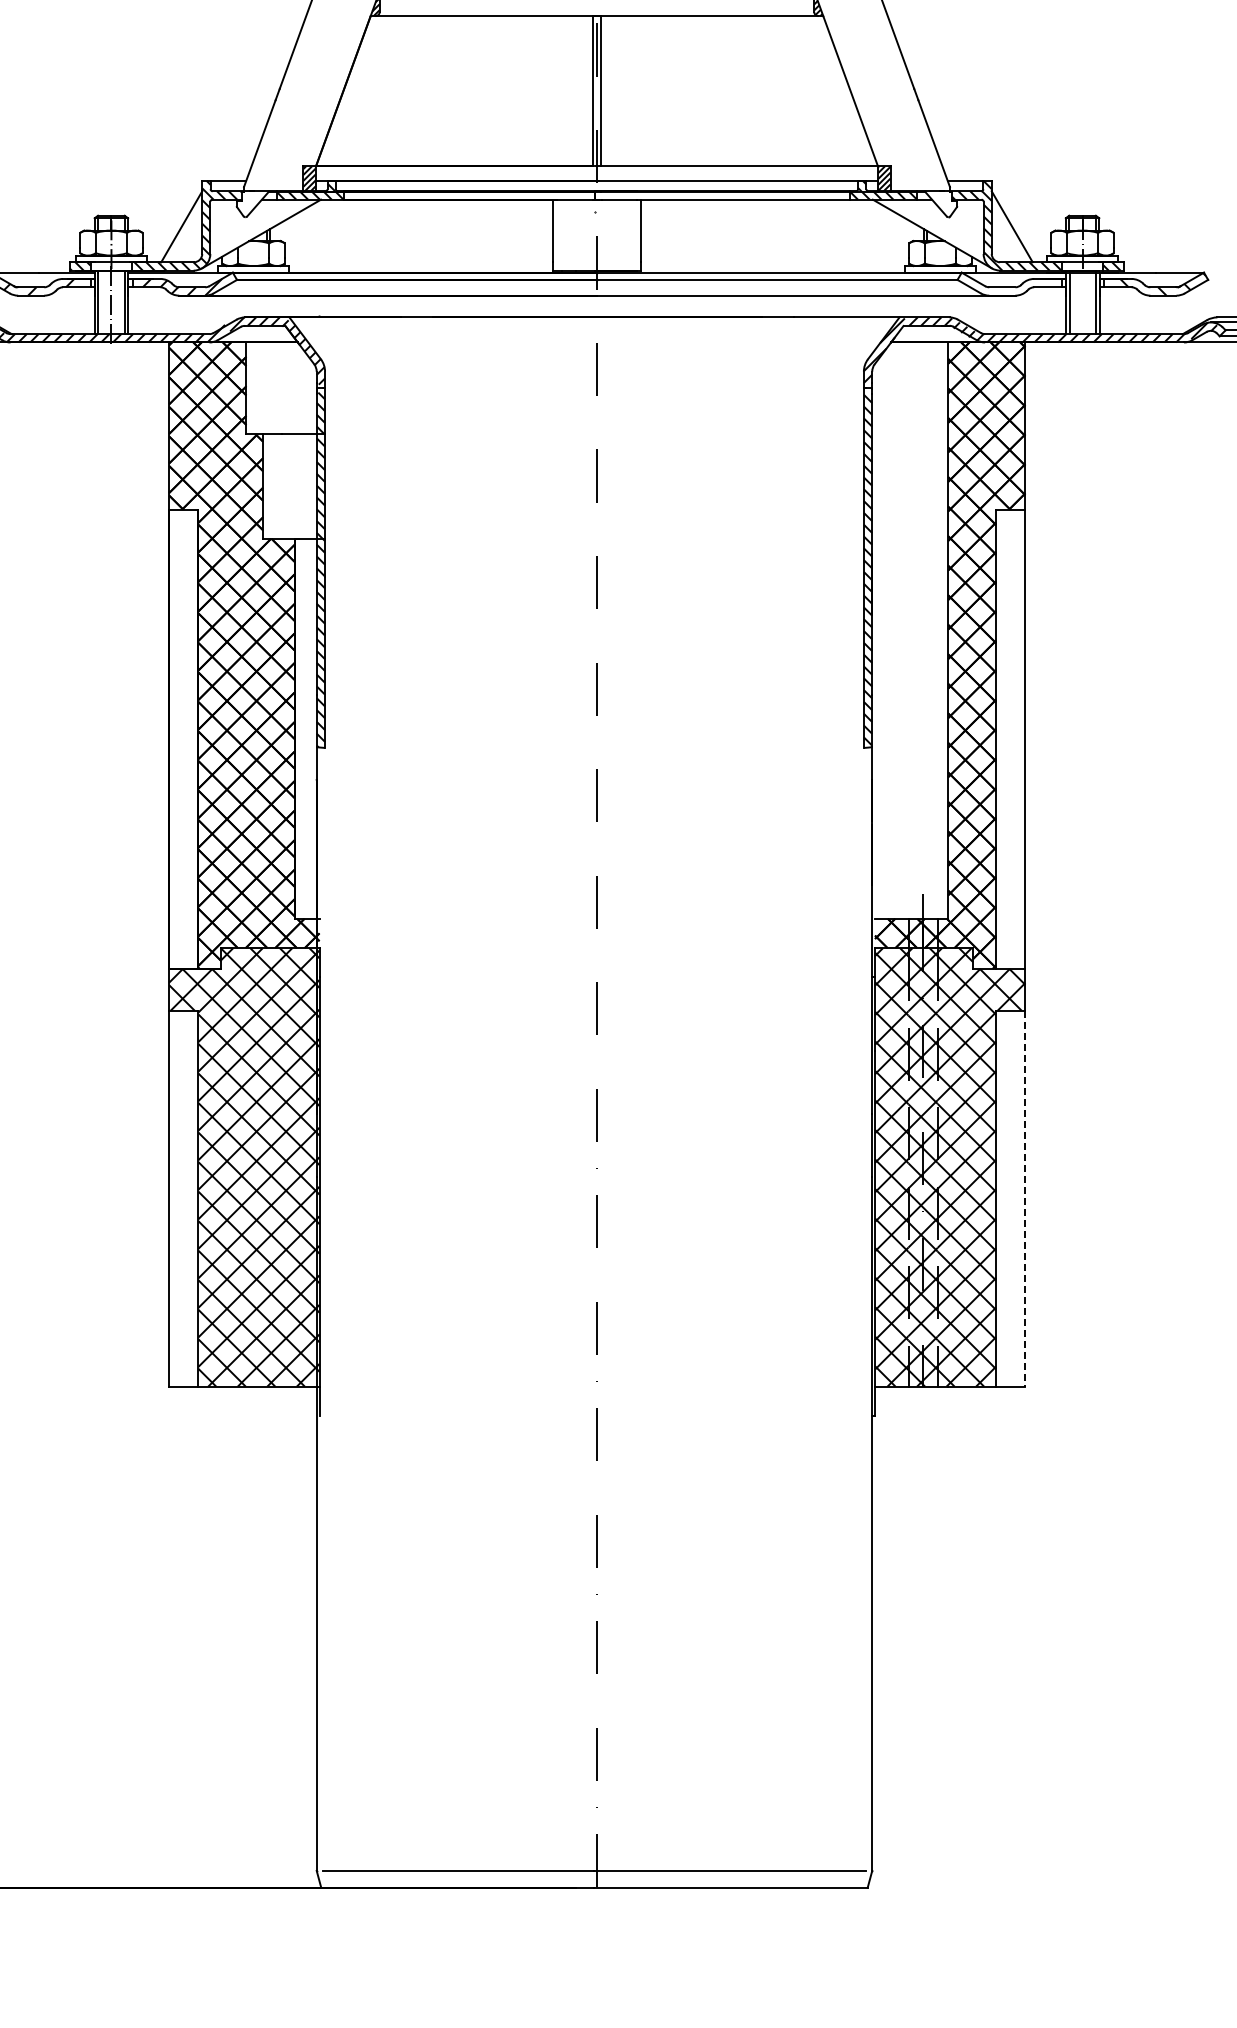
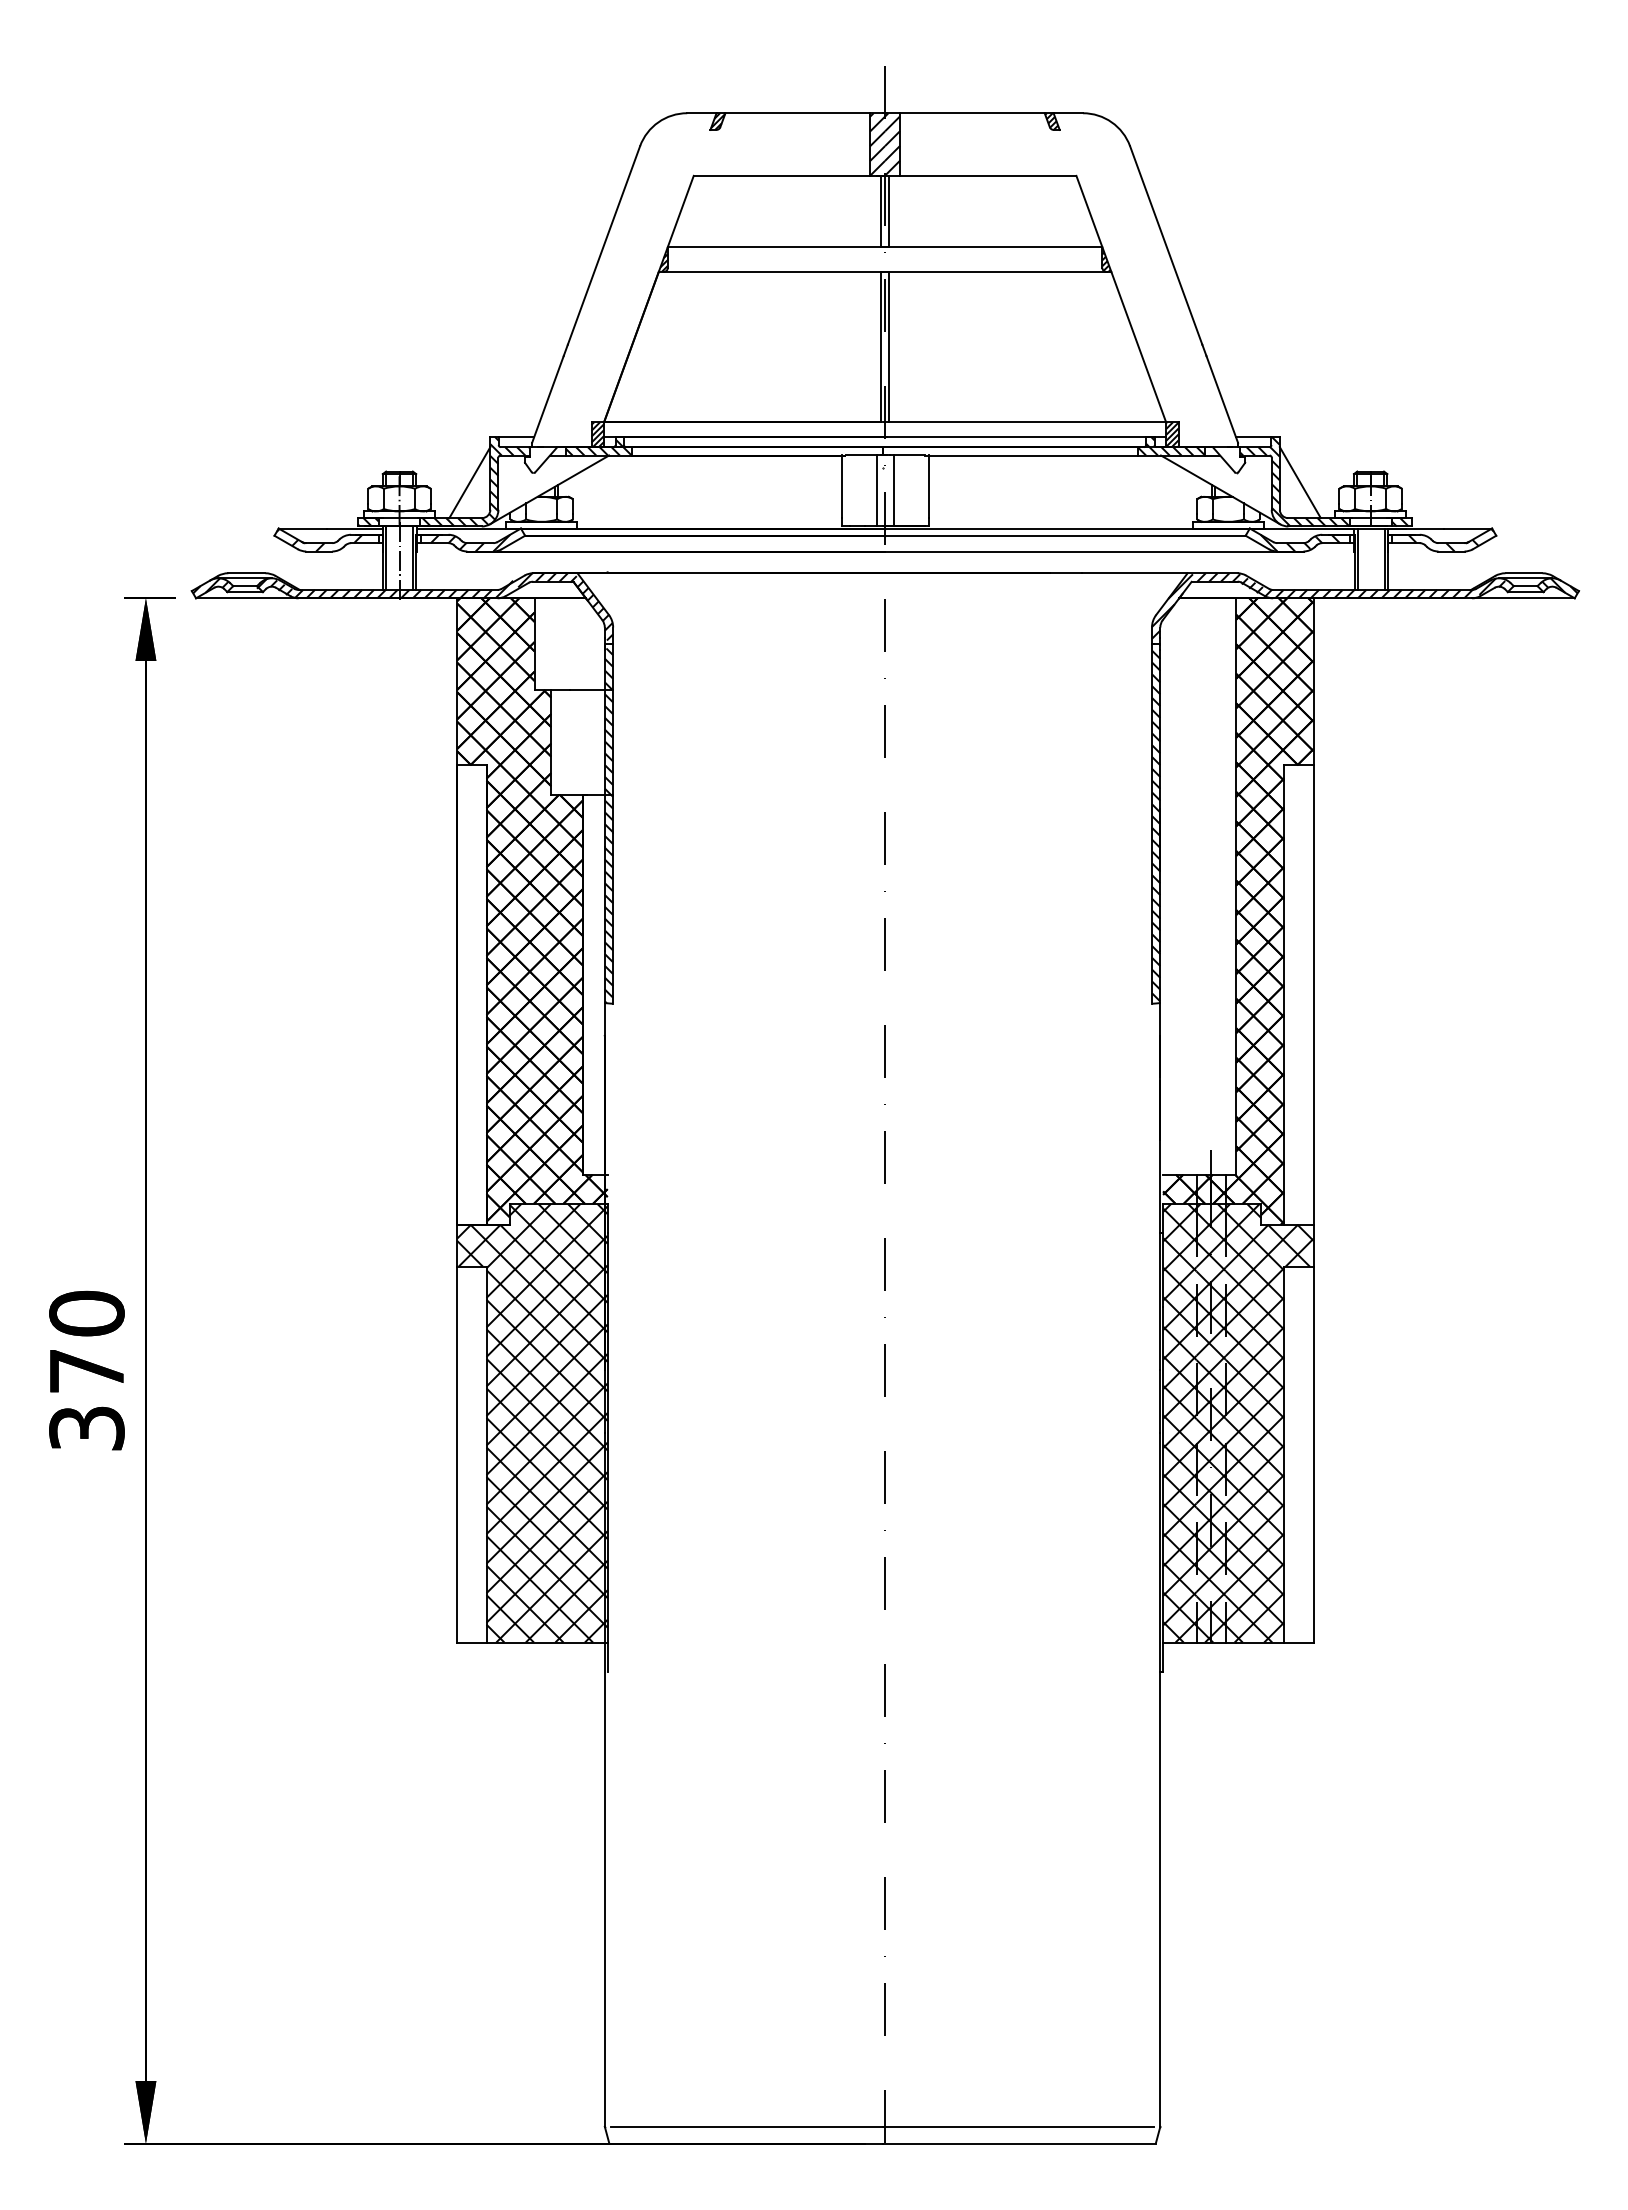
line: (589, 234) -> (877, 490), added
line: (605, 234) -> (893, 490), added
hatch: (1017, 286) -> (1305, 542), added
line: (1025, 1198) -> (1313, 1454), dashed -> solid

